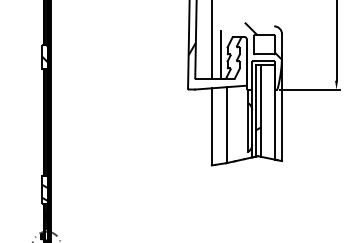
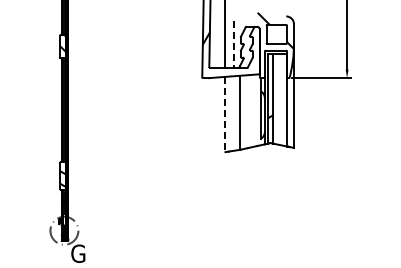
line: (221, 55) -> (234, 44), solid -> dashed
line: (211, 126) -> (225, 114), solid -> dashed

